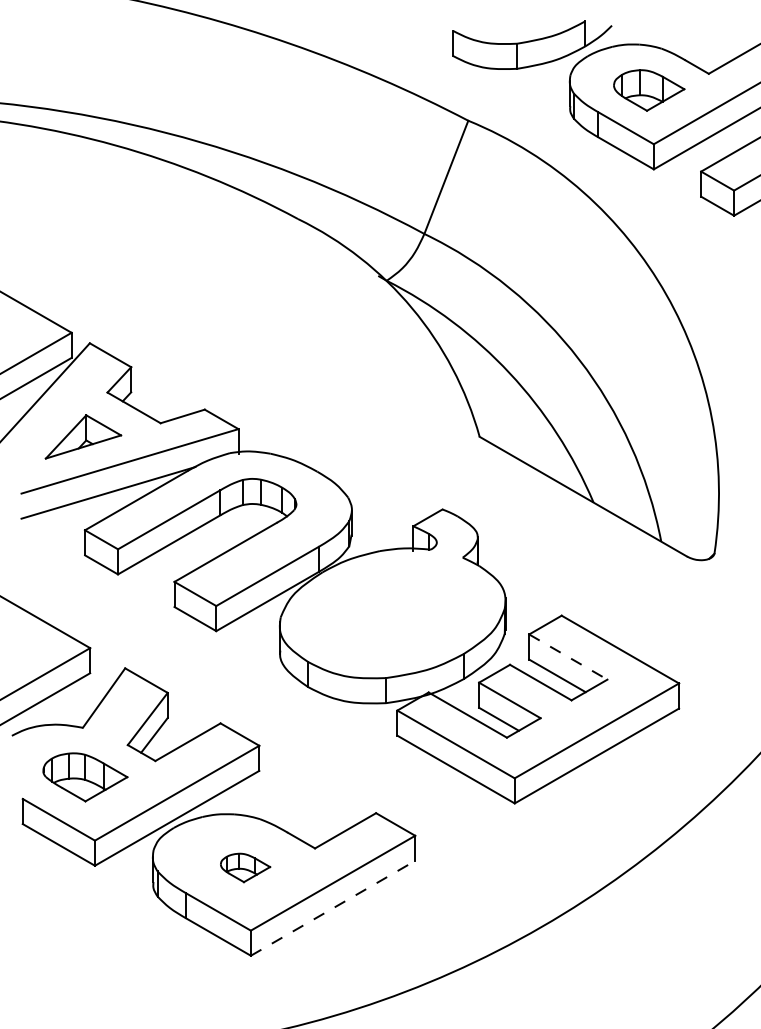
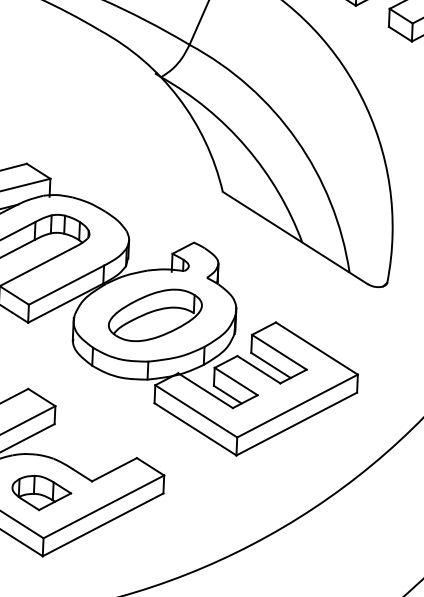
part: (393, 613) -> (155, 315), added
line: (568, 657) -> (279, 352), dashed -> solid
part: (245, 867) -> (41, 492), size x1.67
line: (333, 908) -> (103, 525), dashed -> solid

